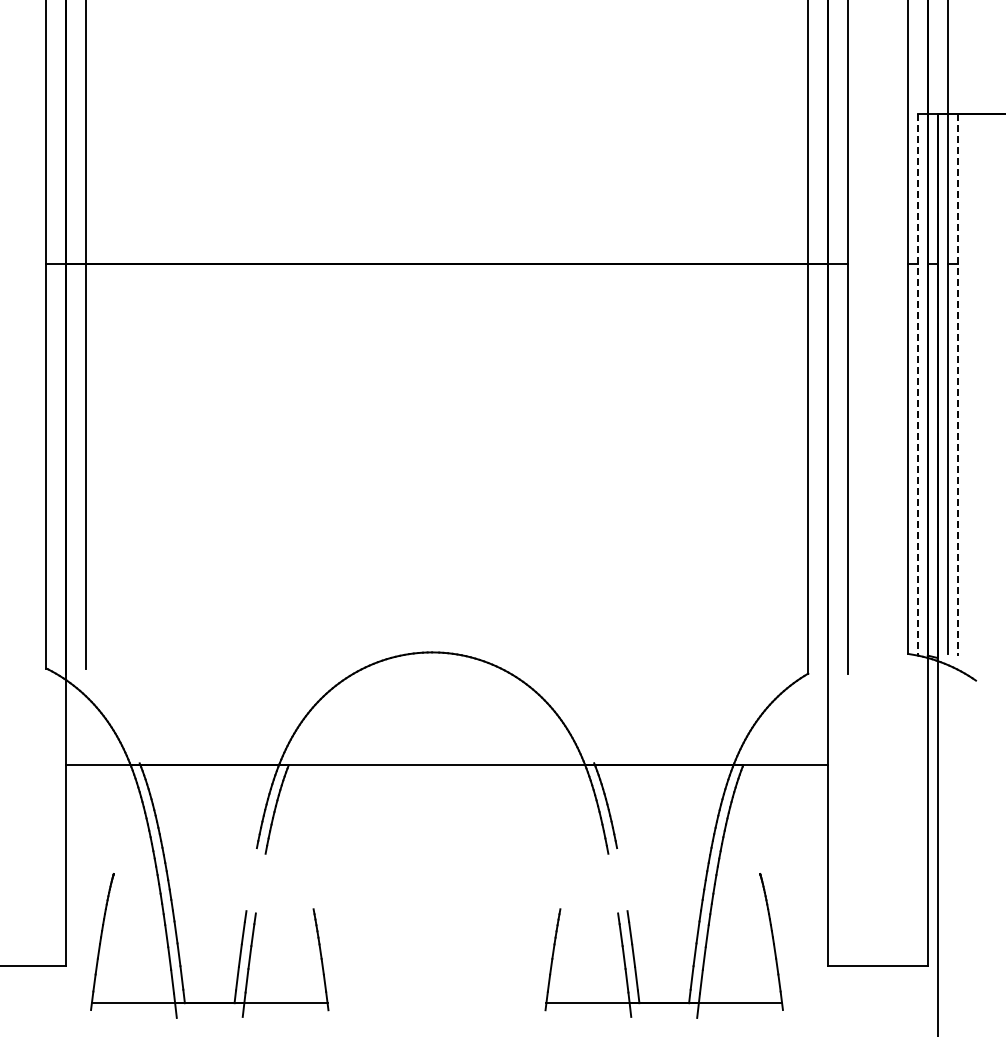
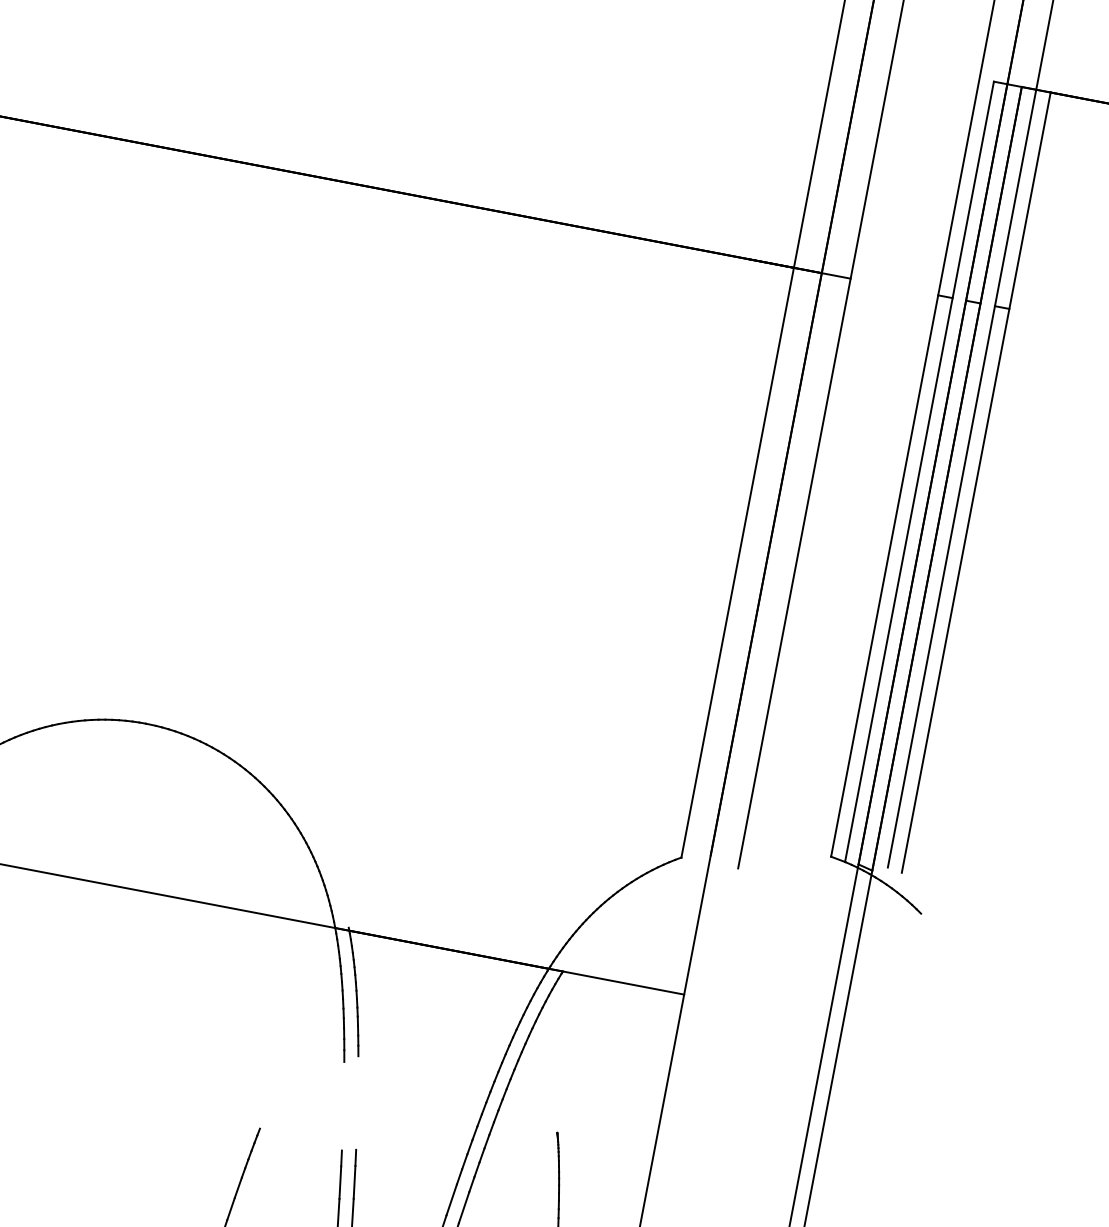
line: (918, 385) -> (919, 473), dashed -> solid
line: (957, 385) -> (975, 483), dashed -> solid

